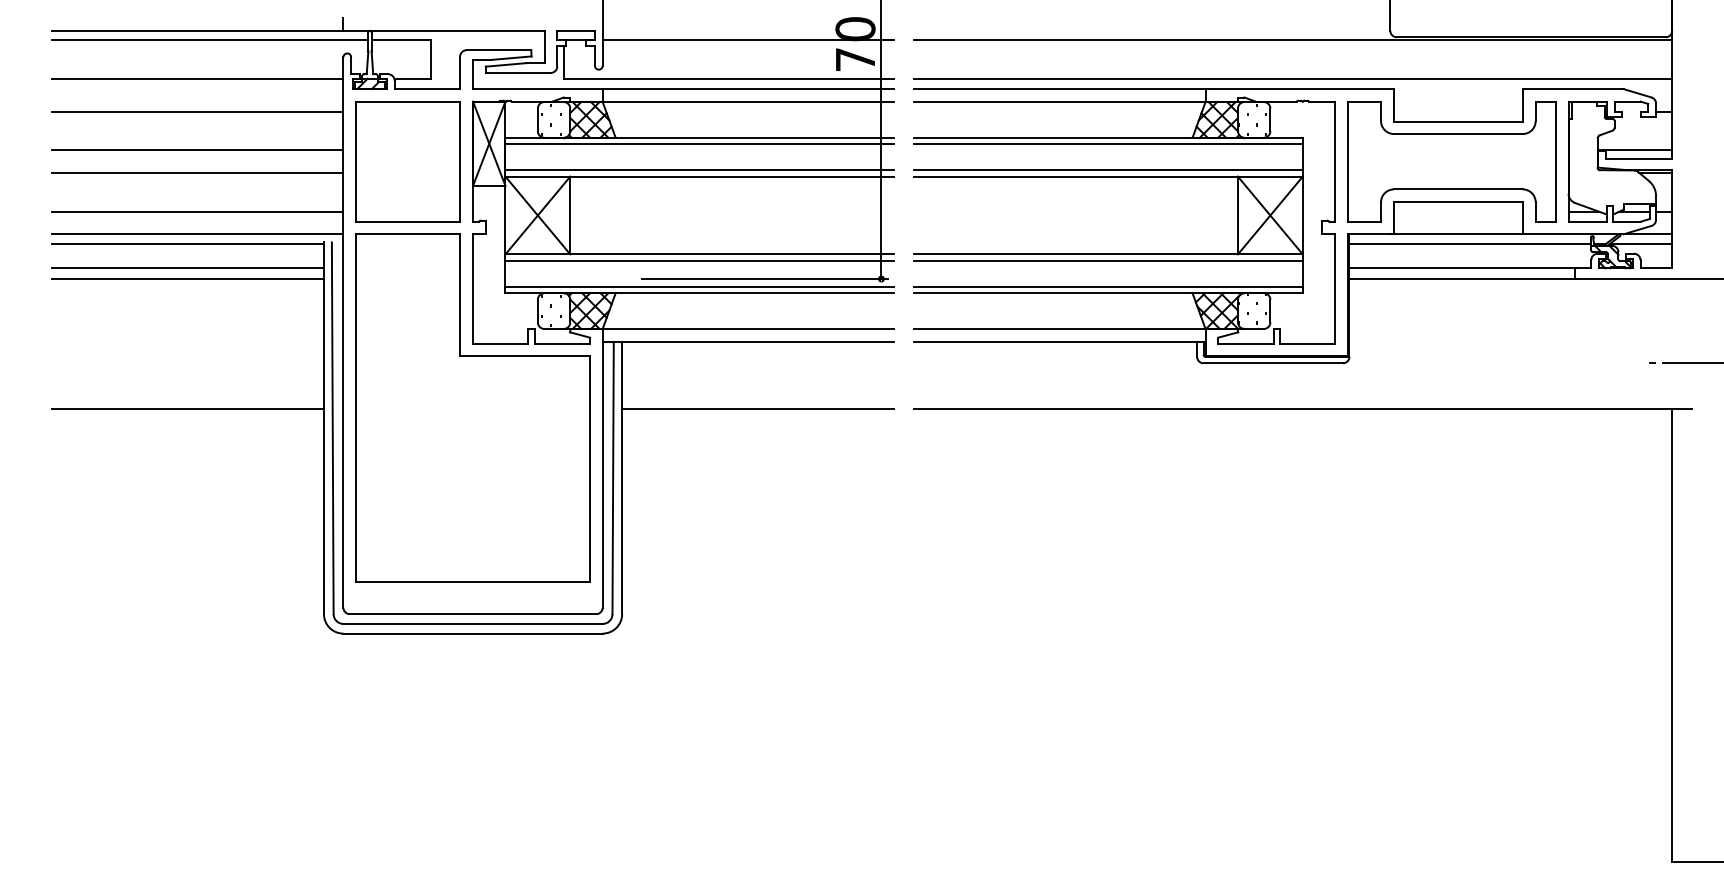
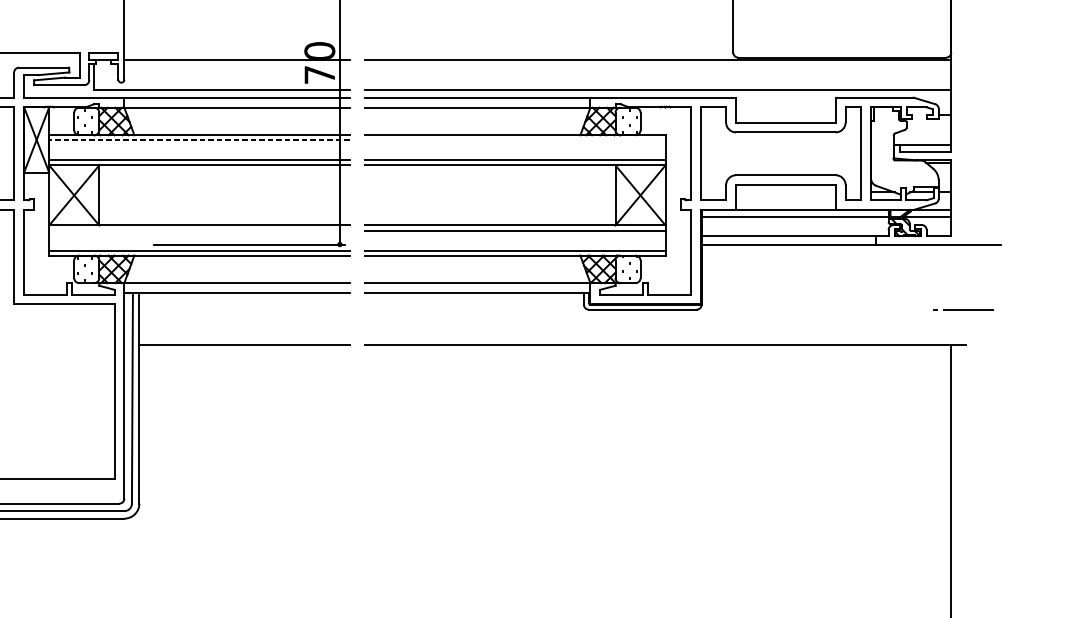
line: (699, 144) -> (199, 140), solid -> dashed
line: (1107, 144) -> (514, 140), removed
line: (699, 260) -> (199, 230), removed

